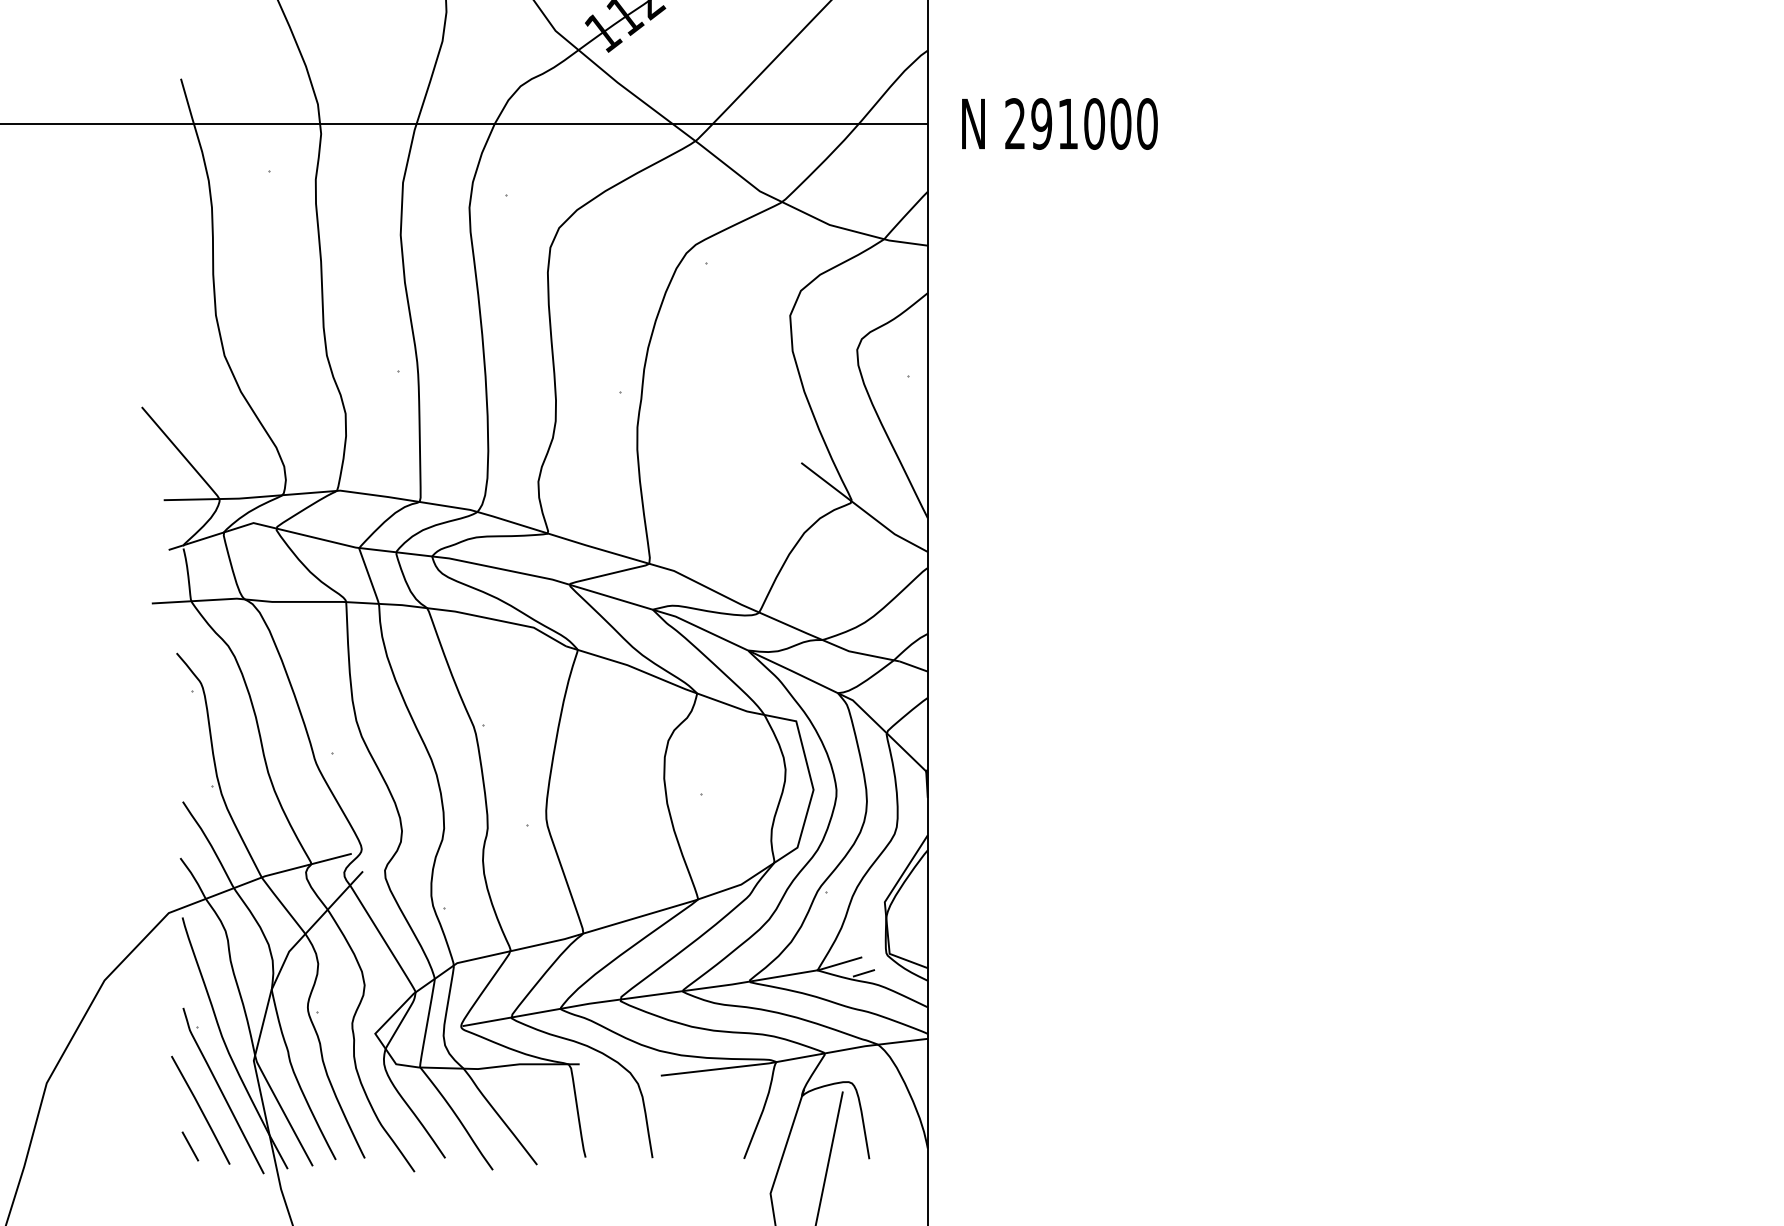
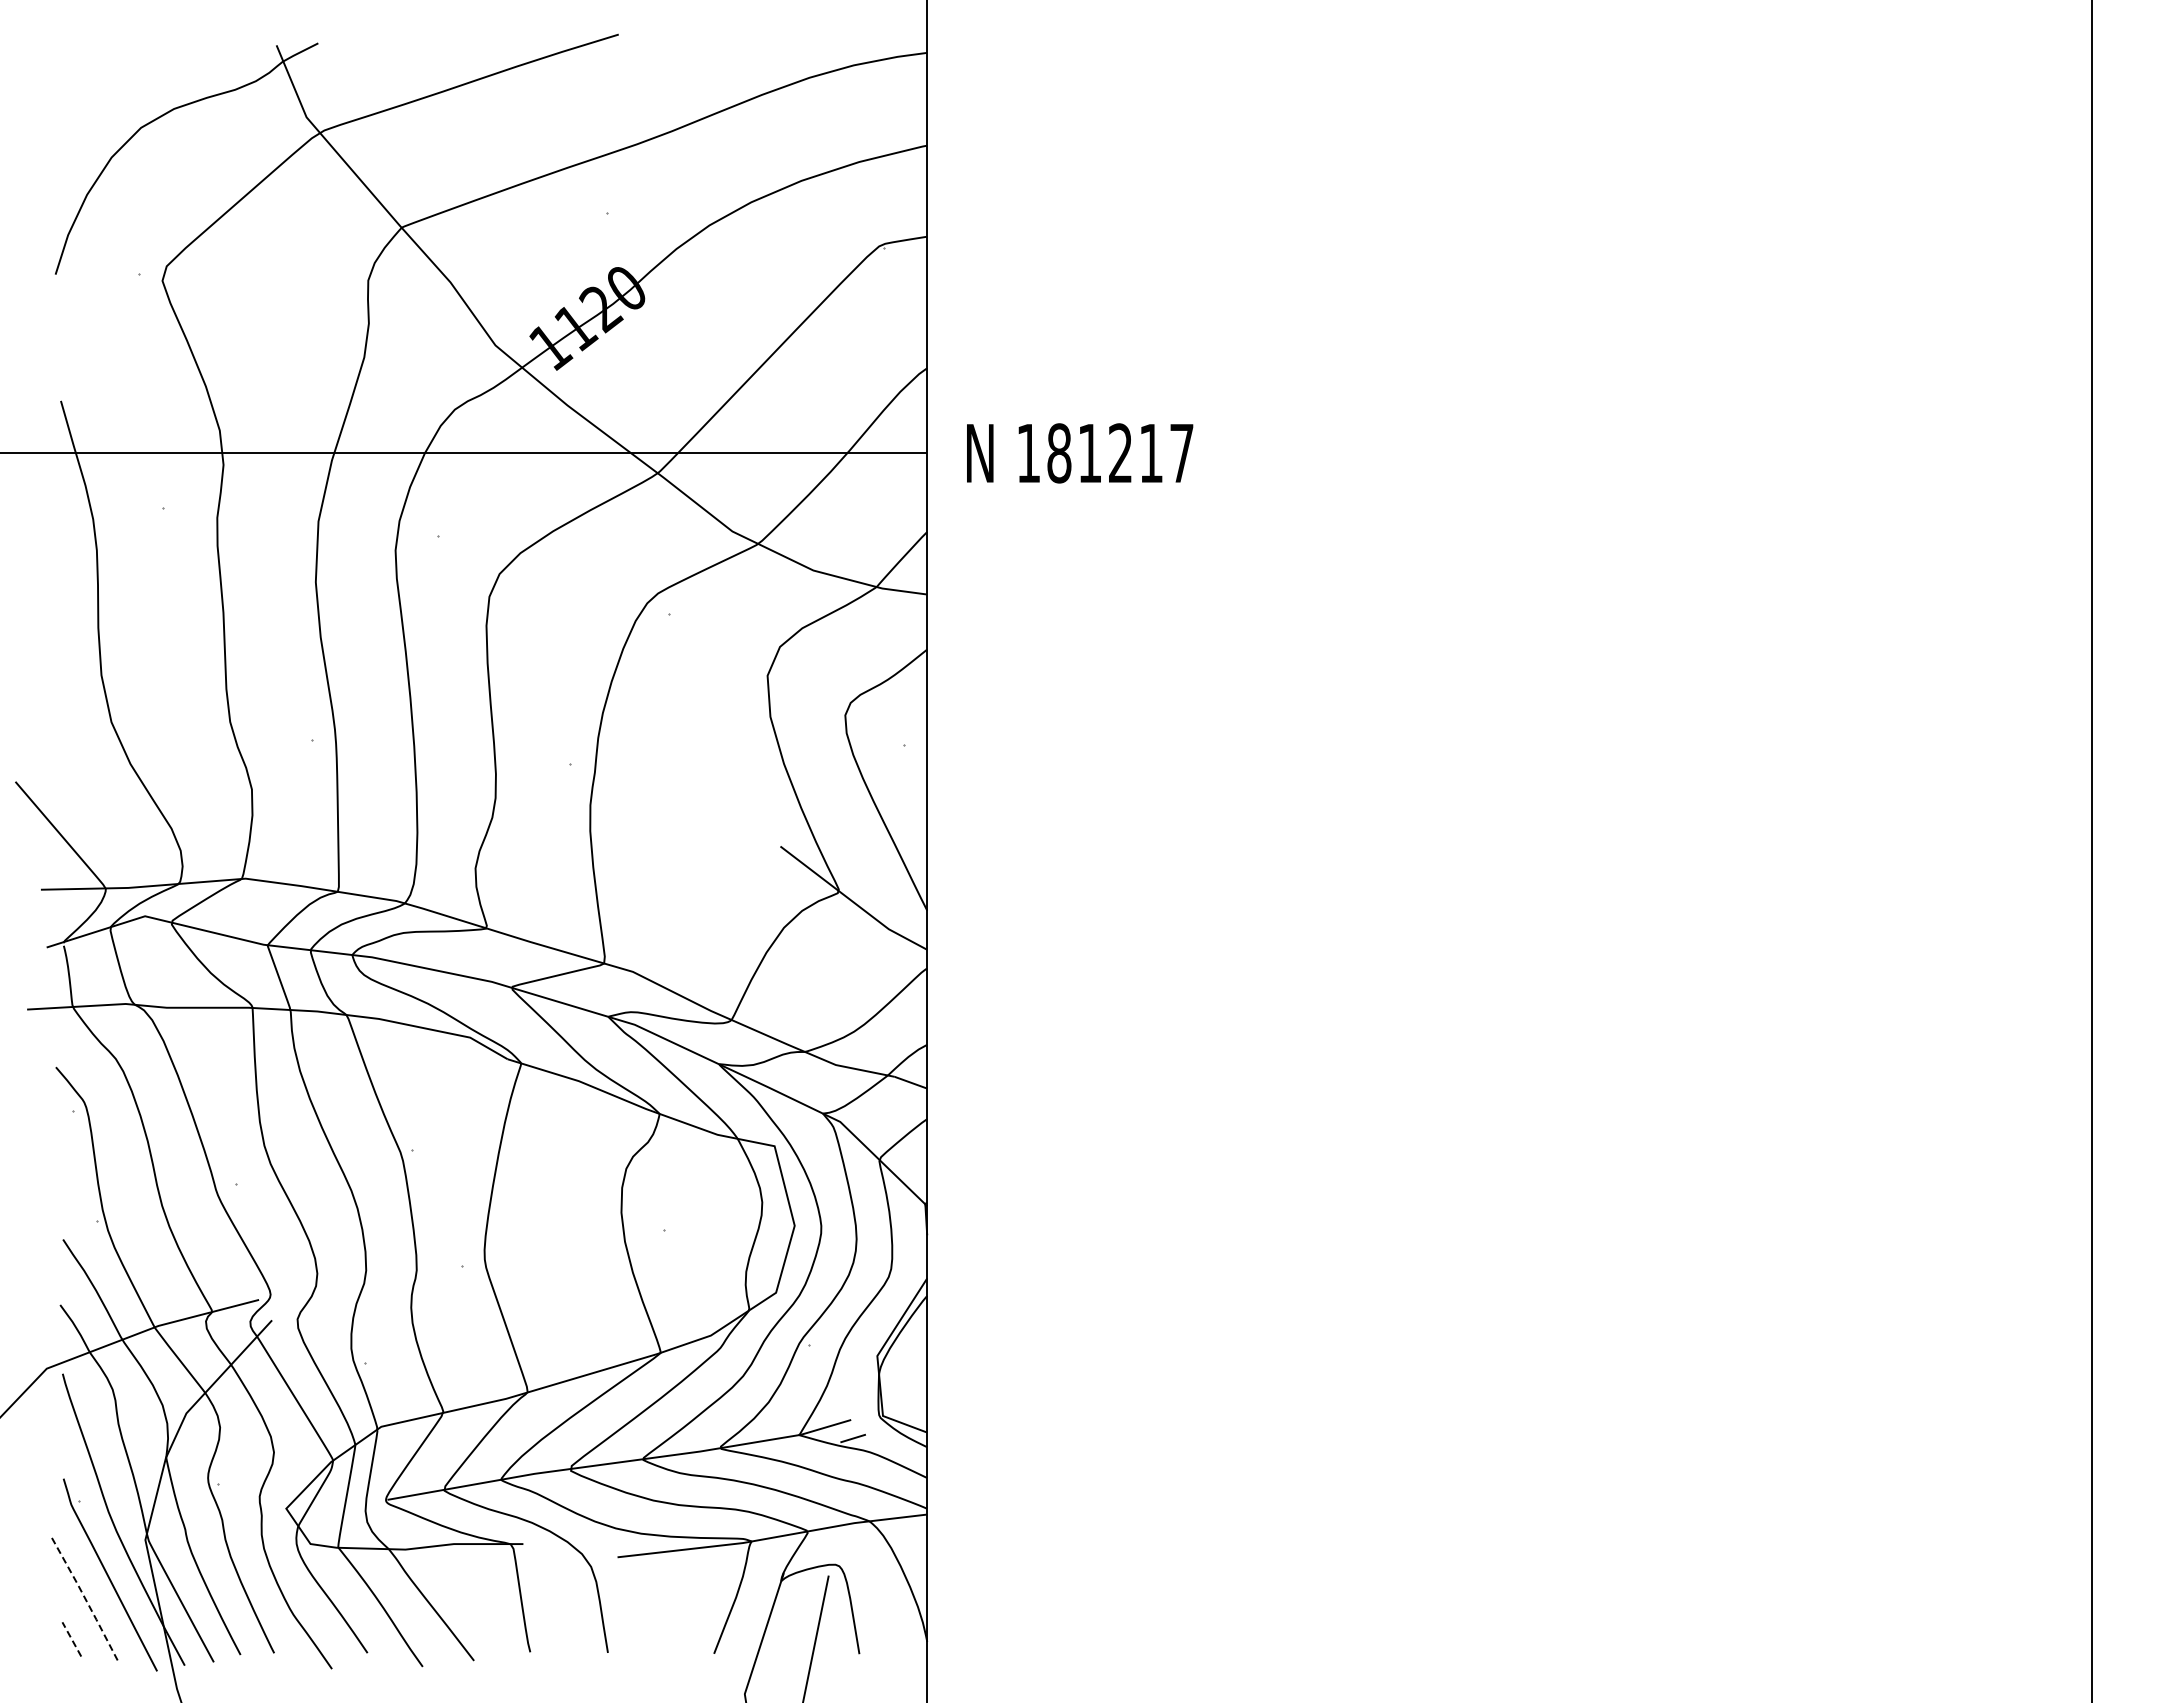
text: (1081, 124) -> (1105, 453), 291000 -> 181217
line: (201, 1109) -> (84, 1596), solid -> dashed
line: (190, 1146) -> (71, 1639), solid -> dashed

